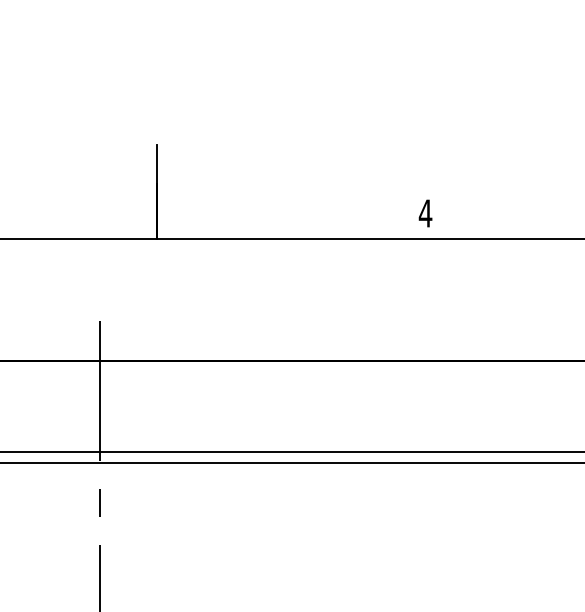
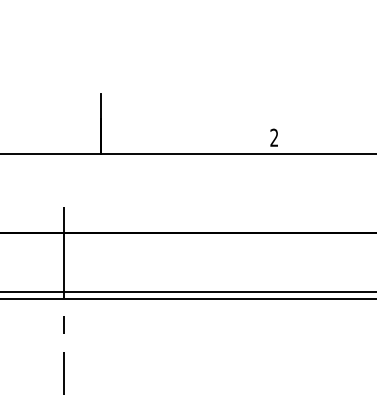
text: (425, 212) -> (274, 137), 4 -> 2

